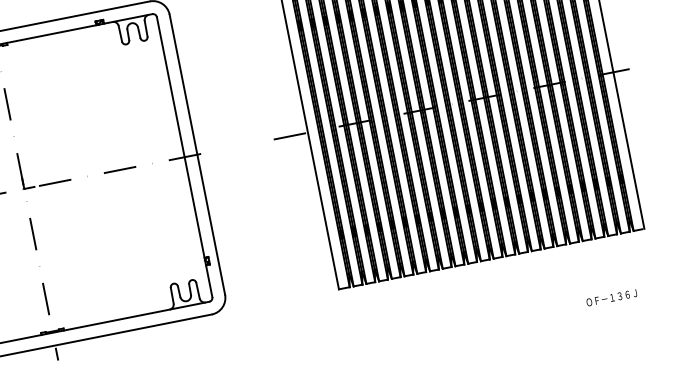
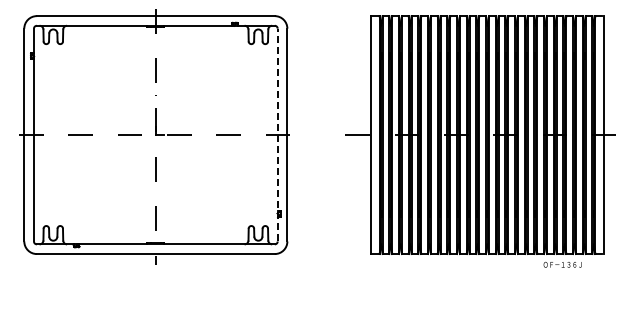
line: (184, 156) -> (277, 134), solid -> dashed
text: (611, 297) -> (562, 264), moved

